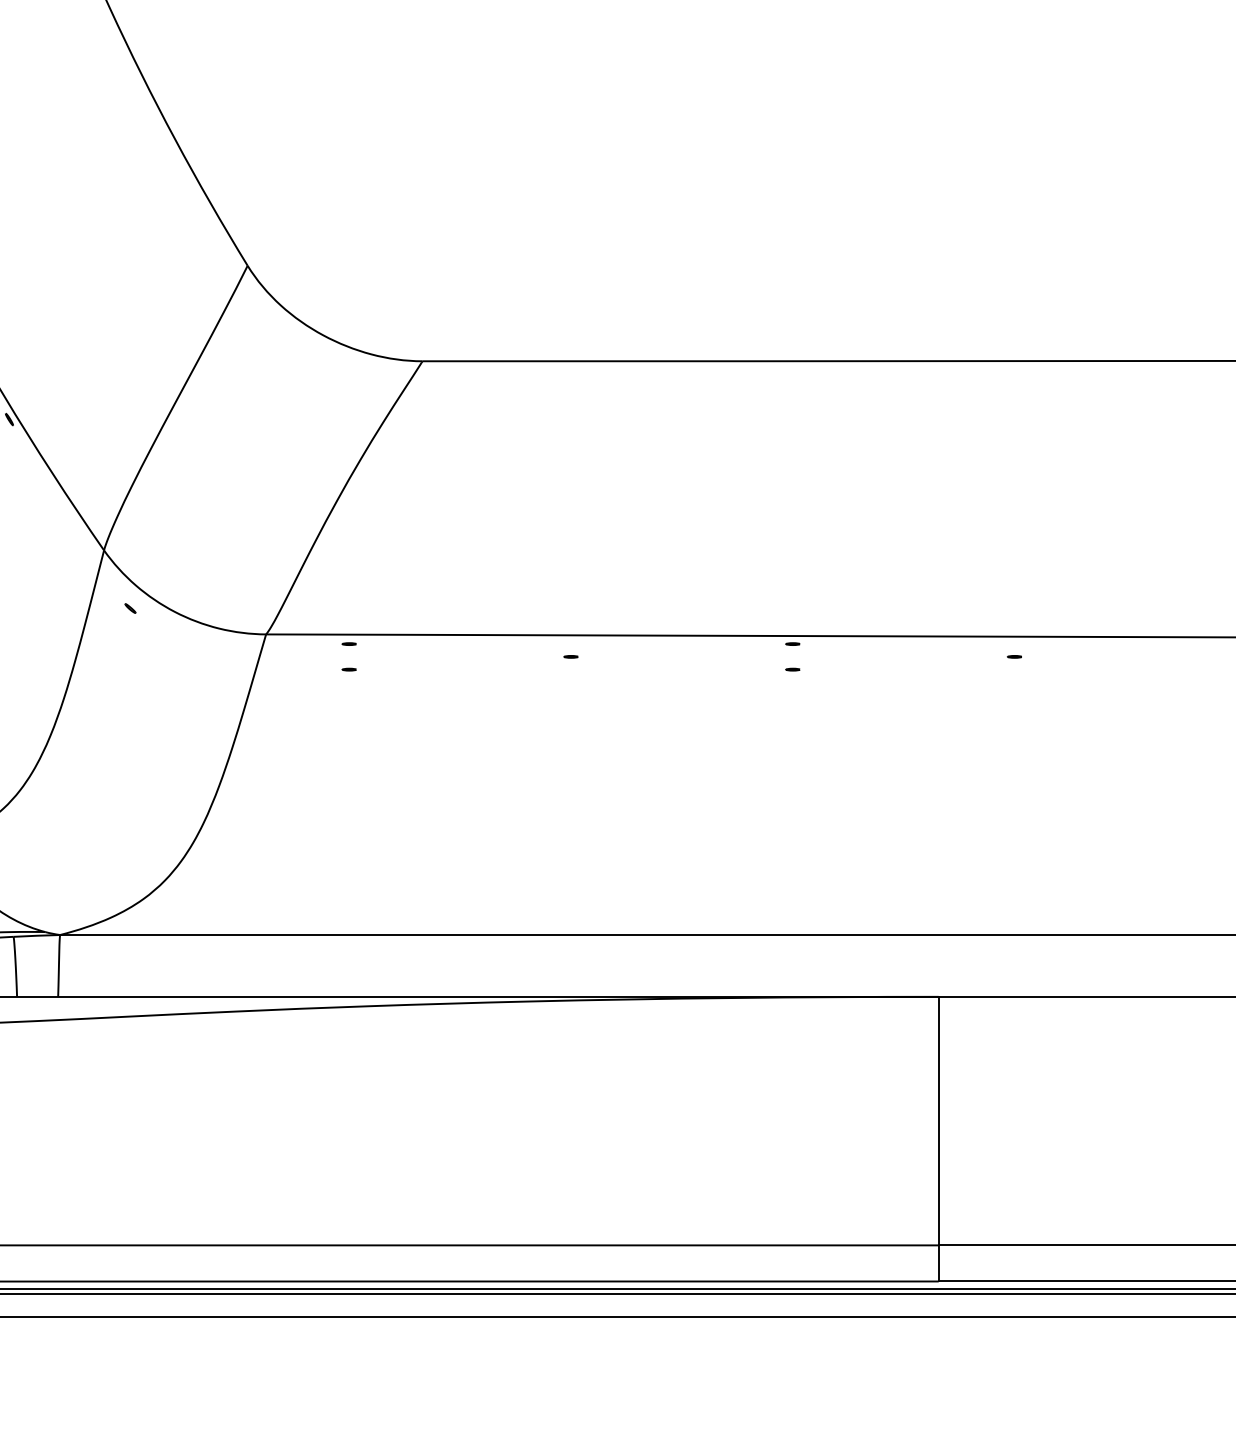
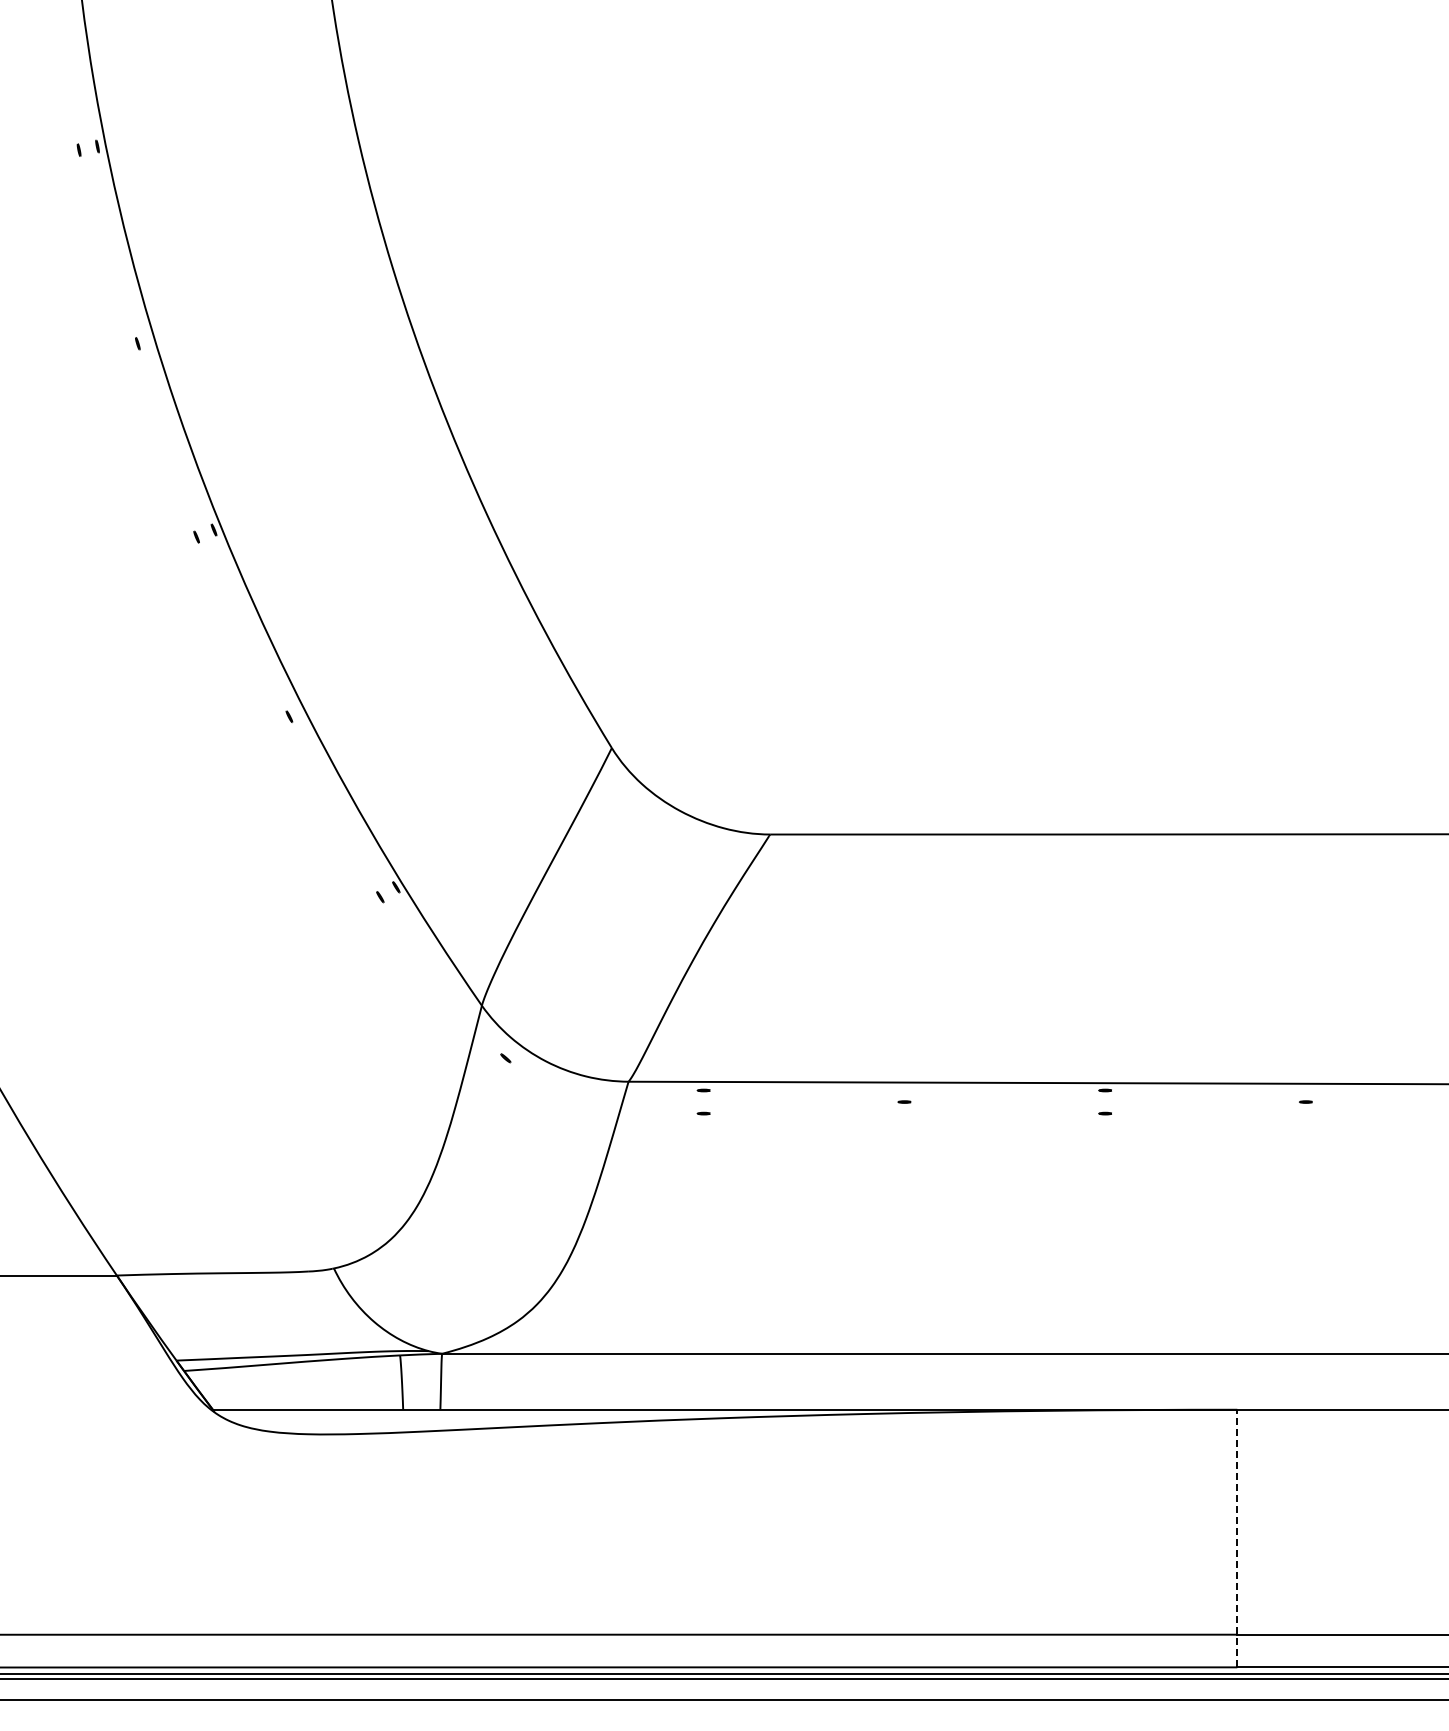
line: (938, 1139) -> (1237, 1538), solid -> dashed

